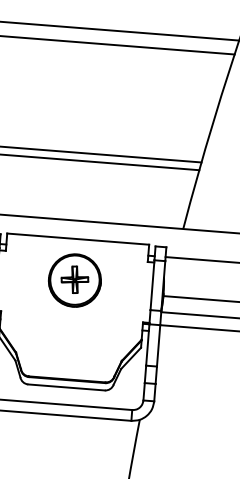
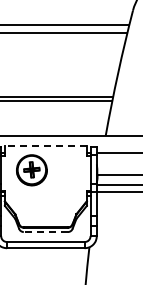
line: (77, 239) -> (45, 146), solid -> dashed
part: (74, 280) -> (31, 170), moved
line: (65, 388) -> (45, 232), solid -> dashed

